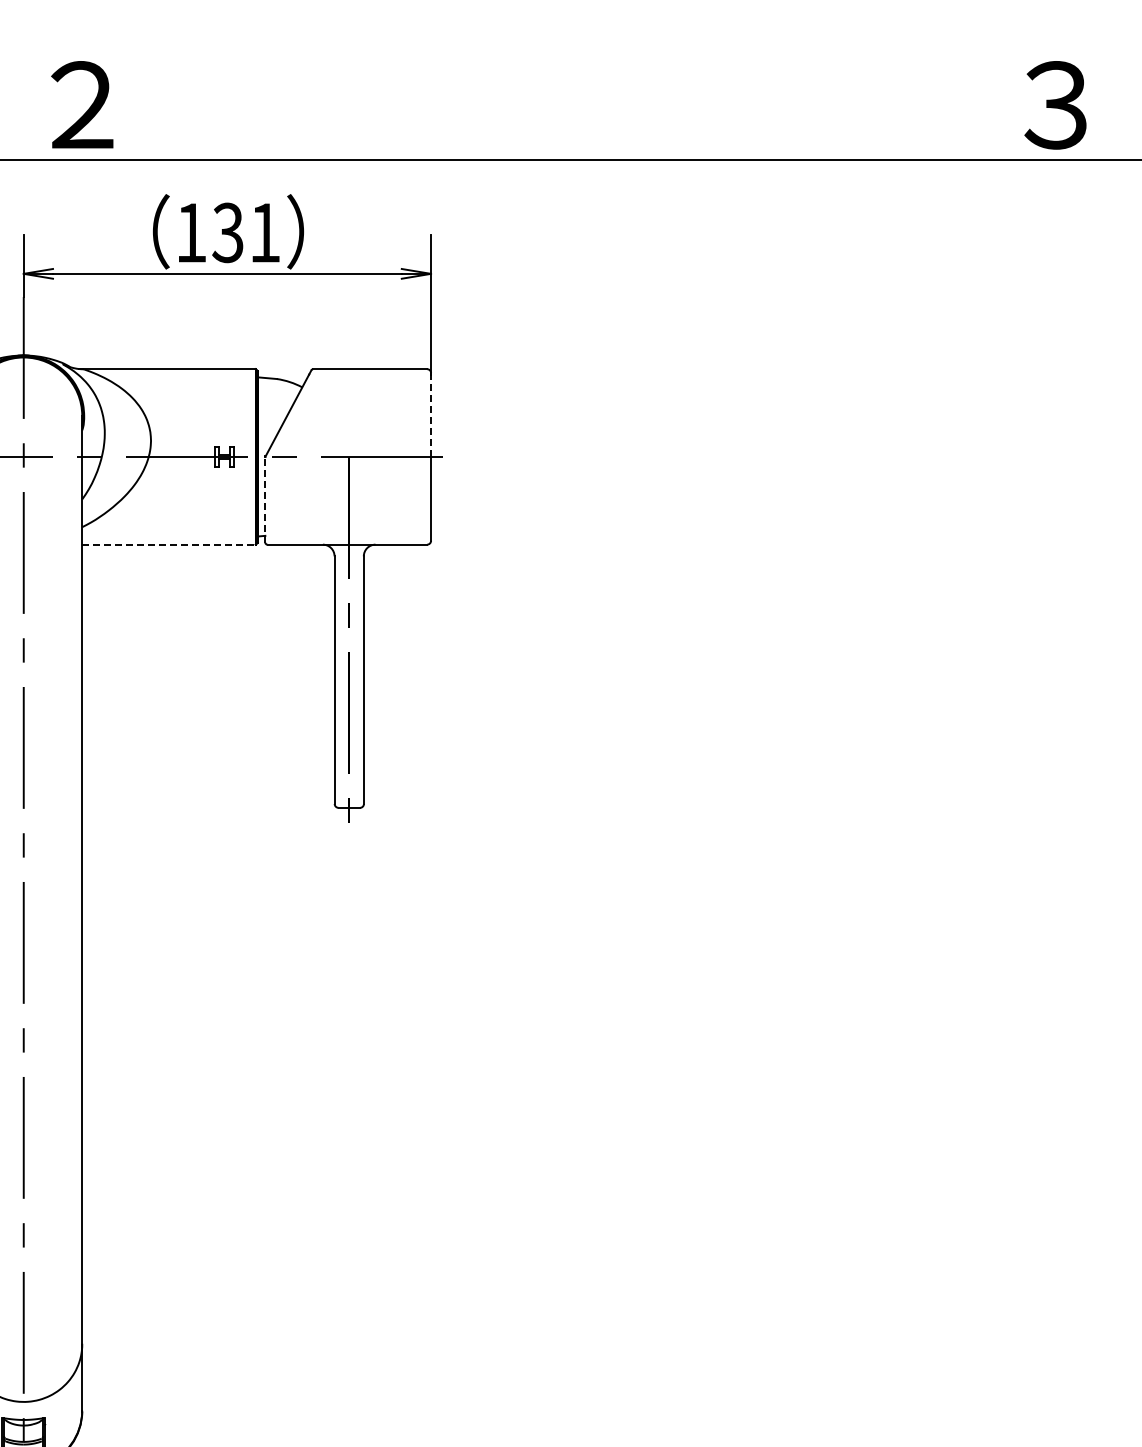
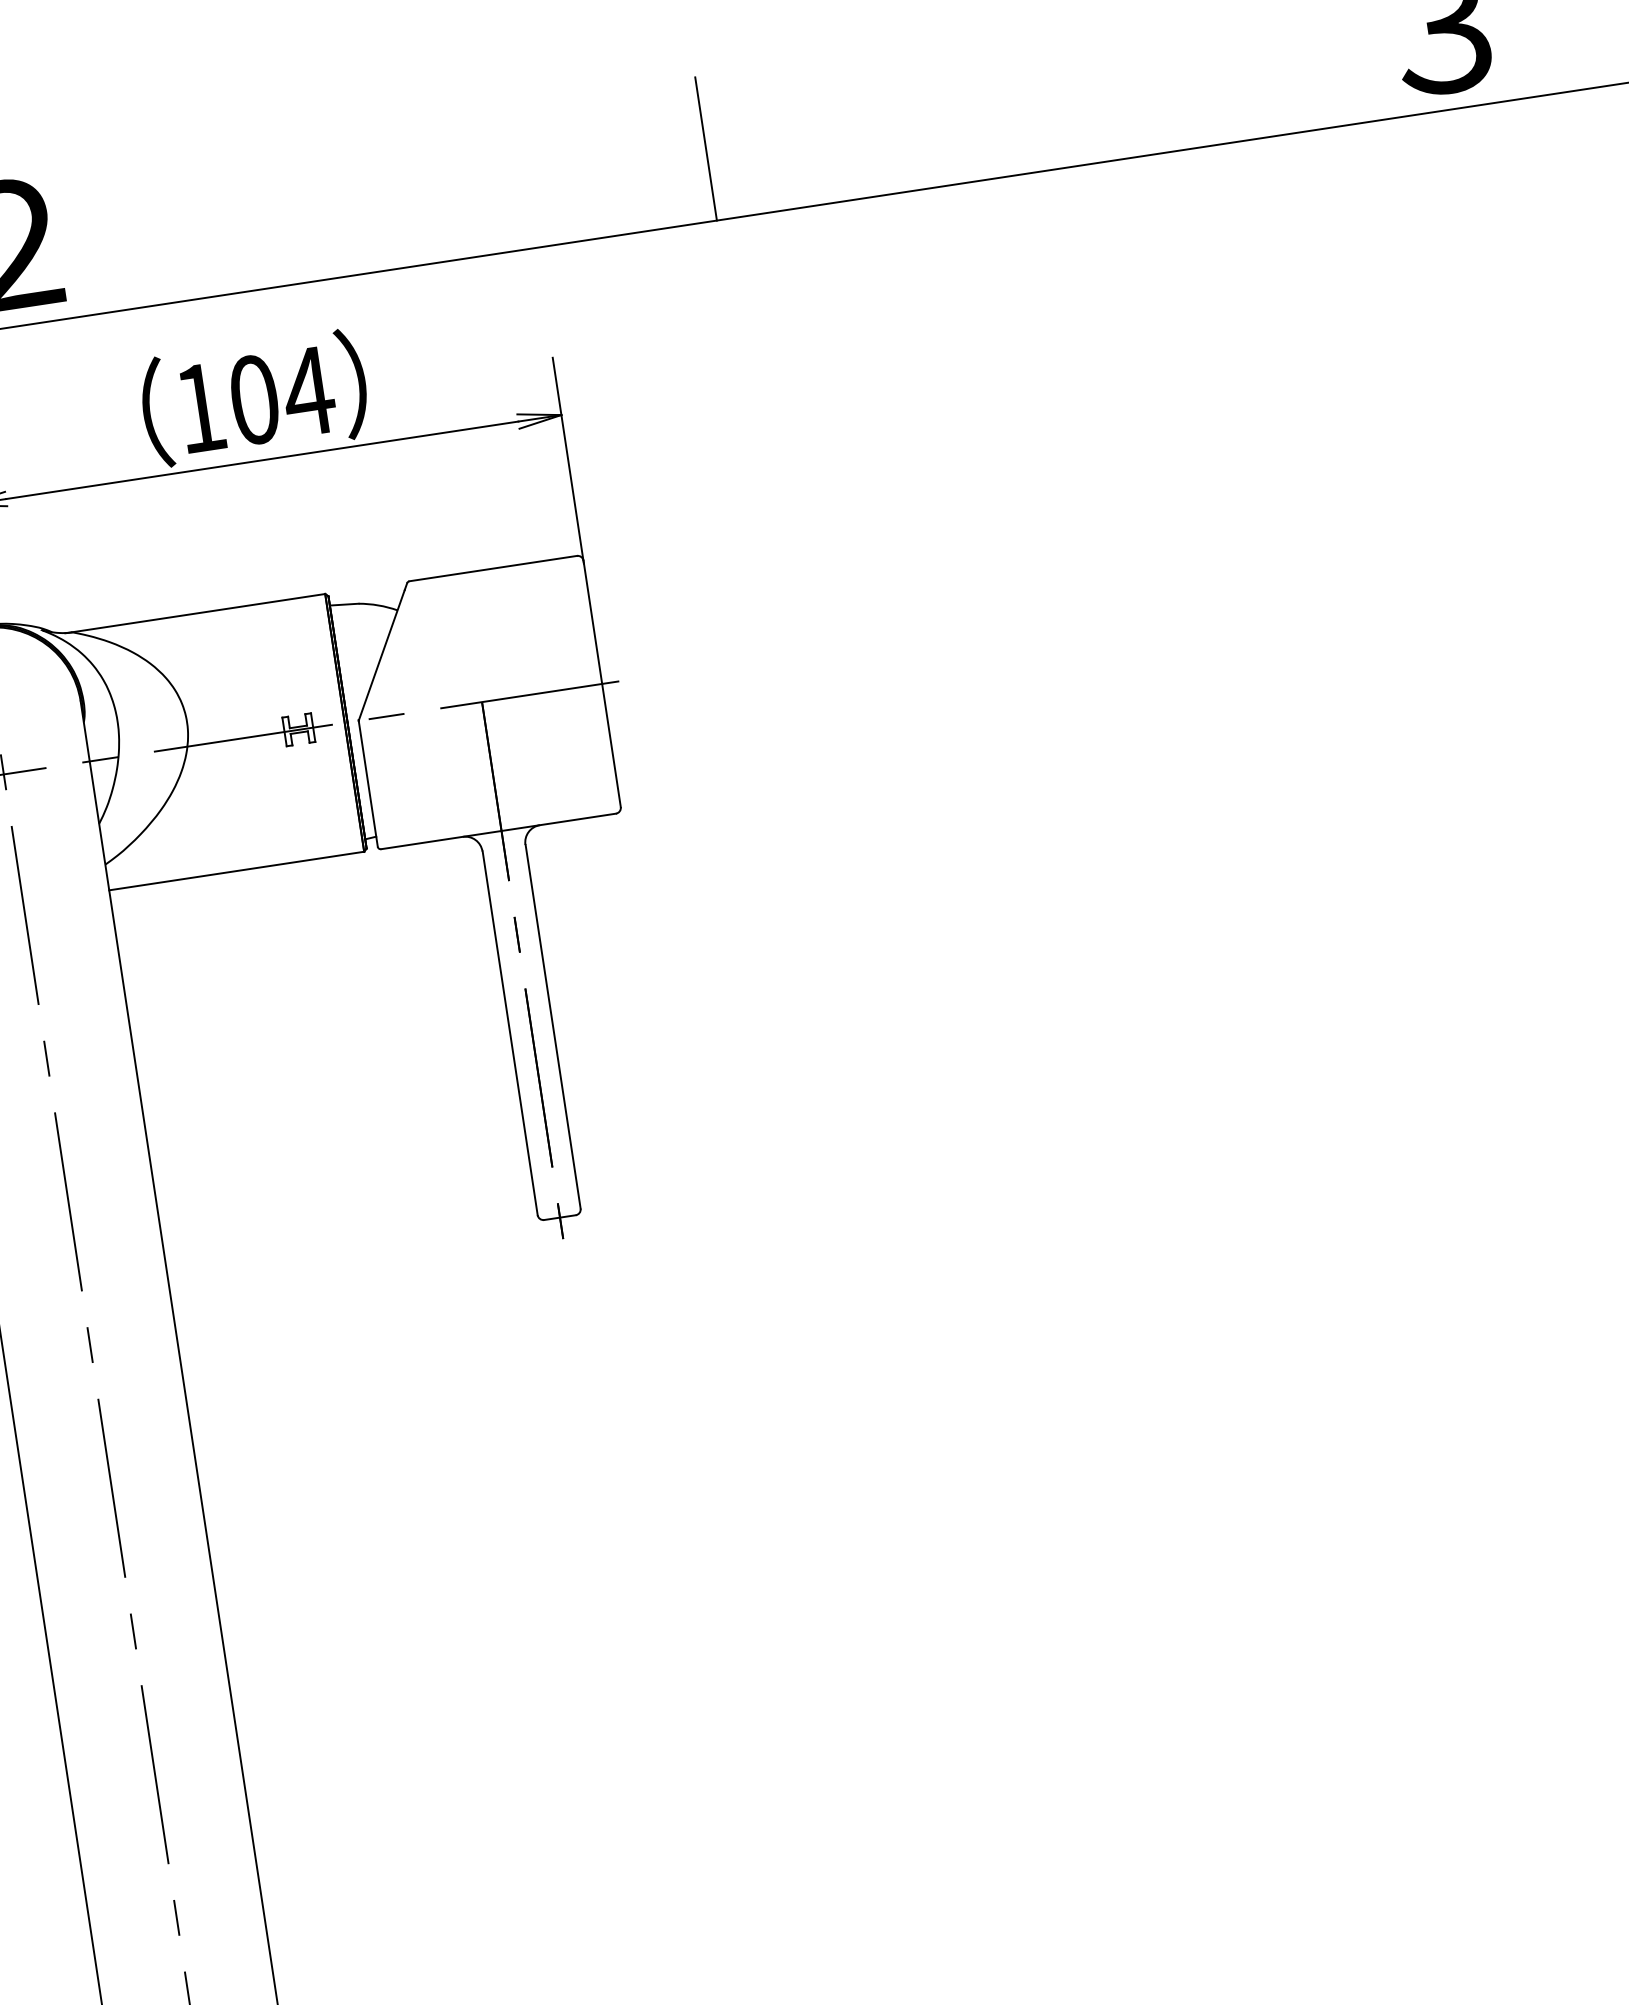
line: (554, 111) -> (706, 149), added
text: (246, 232) -> (281, 395), 131 -> 104
line: (431, 415) -> (593, 622), dashed -> solid
line: (265, 500) -> (368, 784), dashed -> solid
line: (169, 544) -> (237, 870), dashed -> solid

